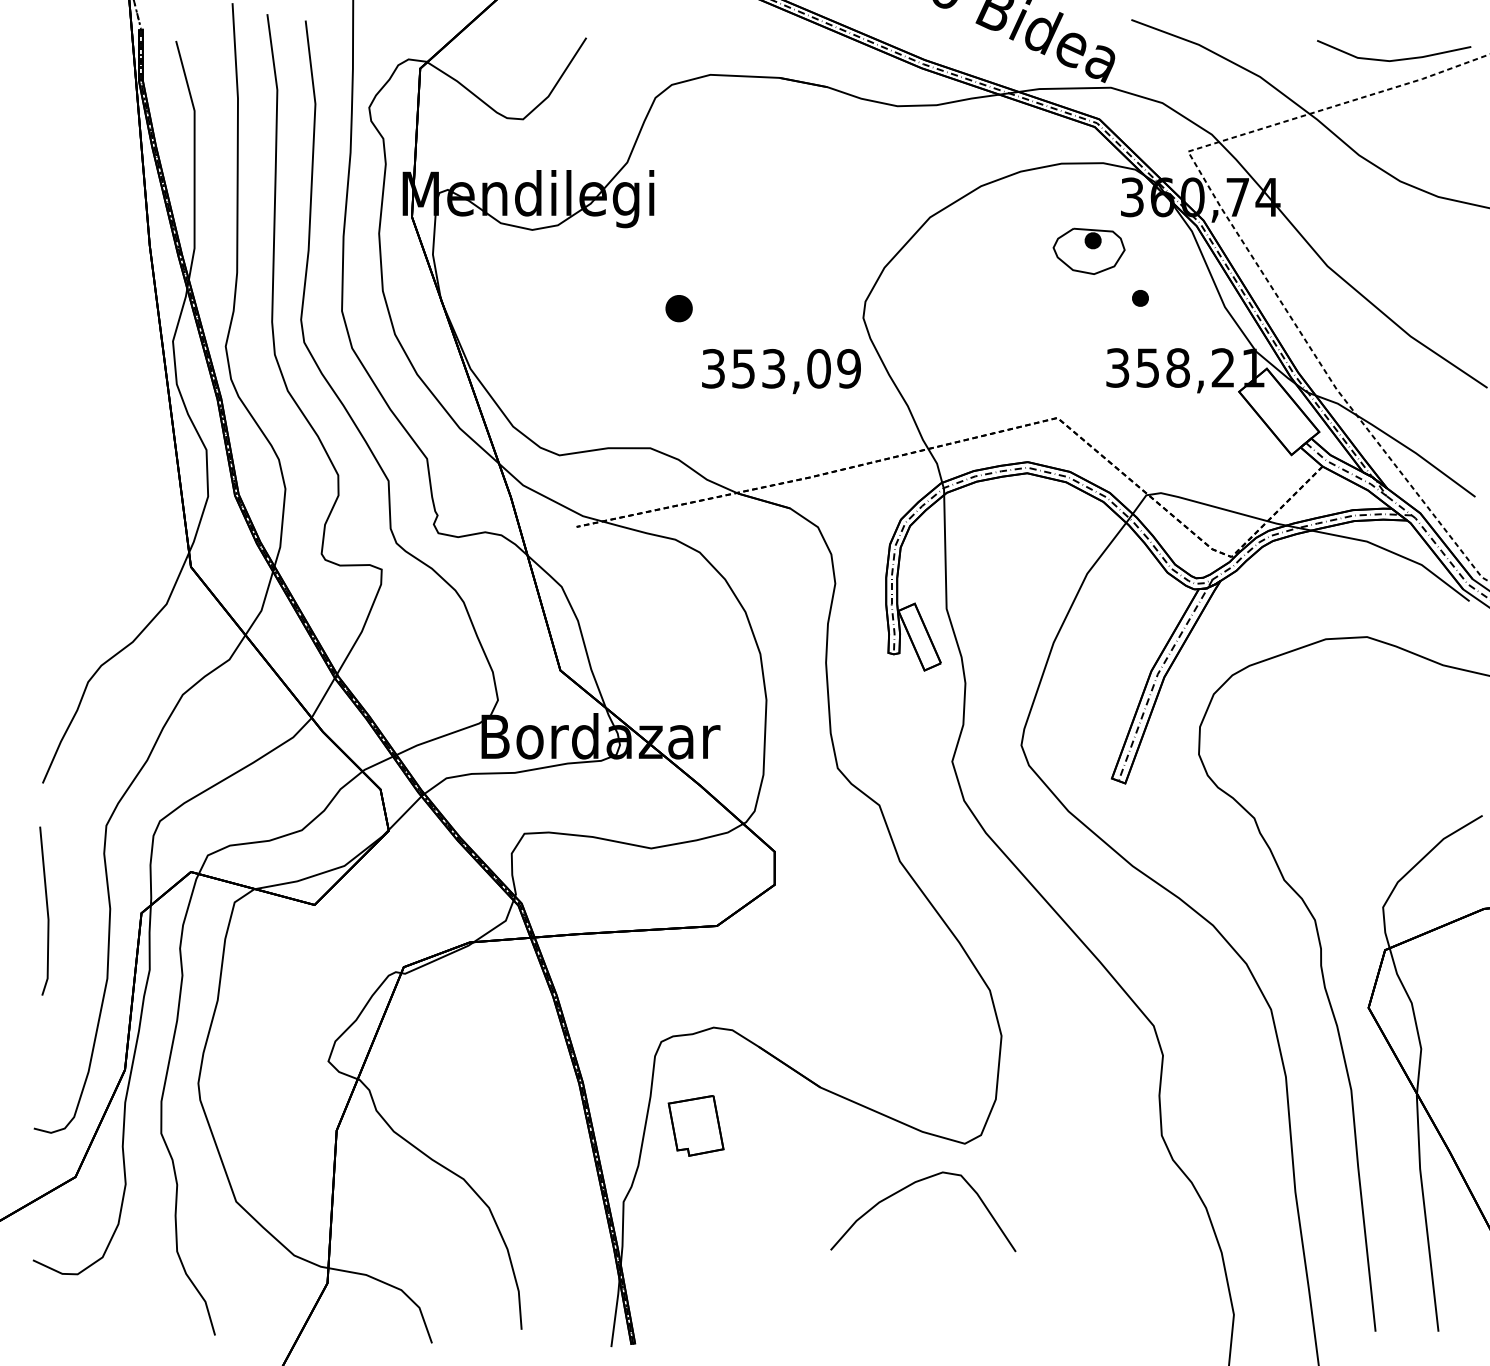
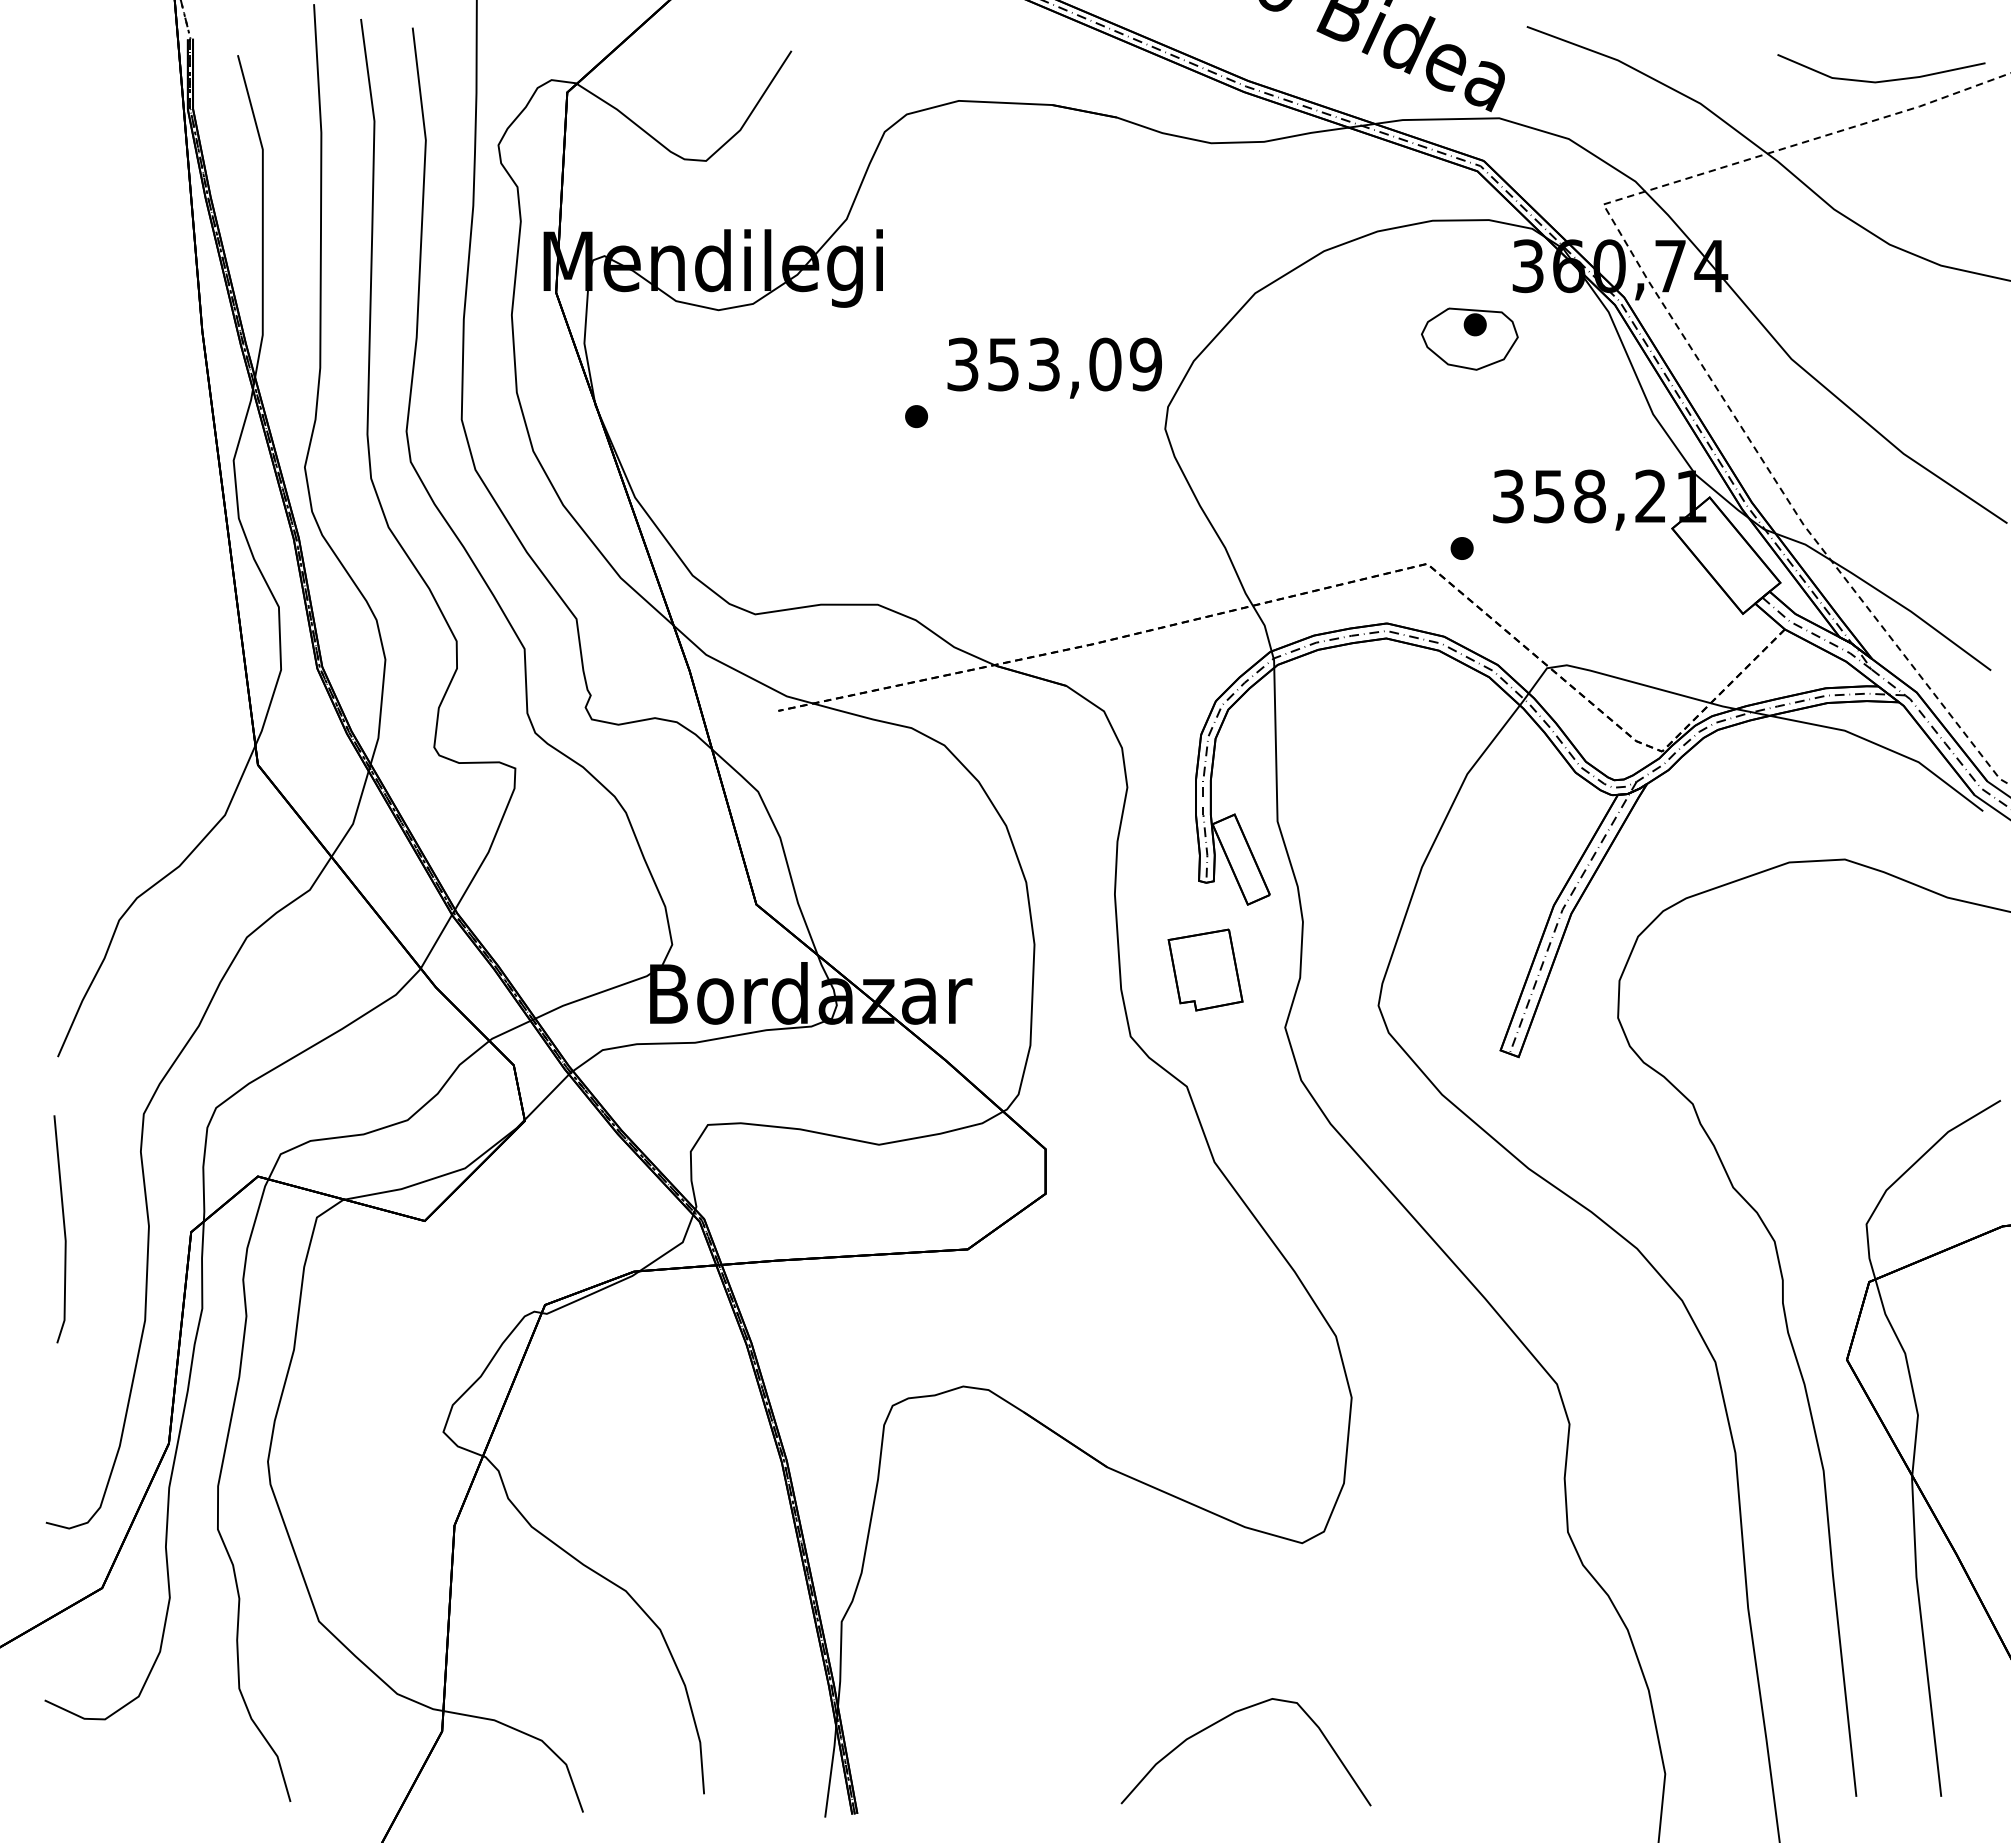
part: (1140, 298) -> (1461, 548), moved
part: (679, 308) -> (916, 416), size x0.62
text: (781, 370) -> (1054, 367), moved
part: (696, 1125) -> (1205, 969), moved
curve: (908, 1186) -> (1226, 1718), moved

